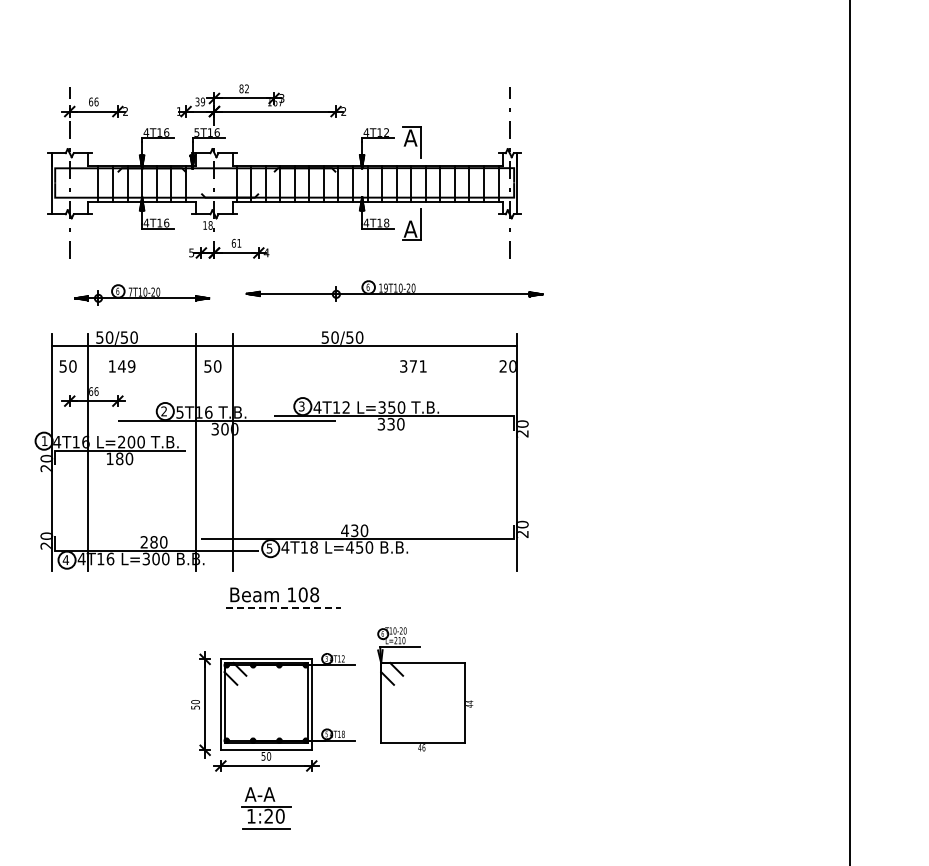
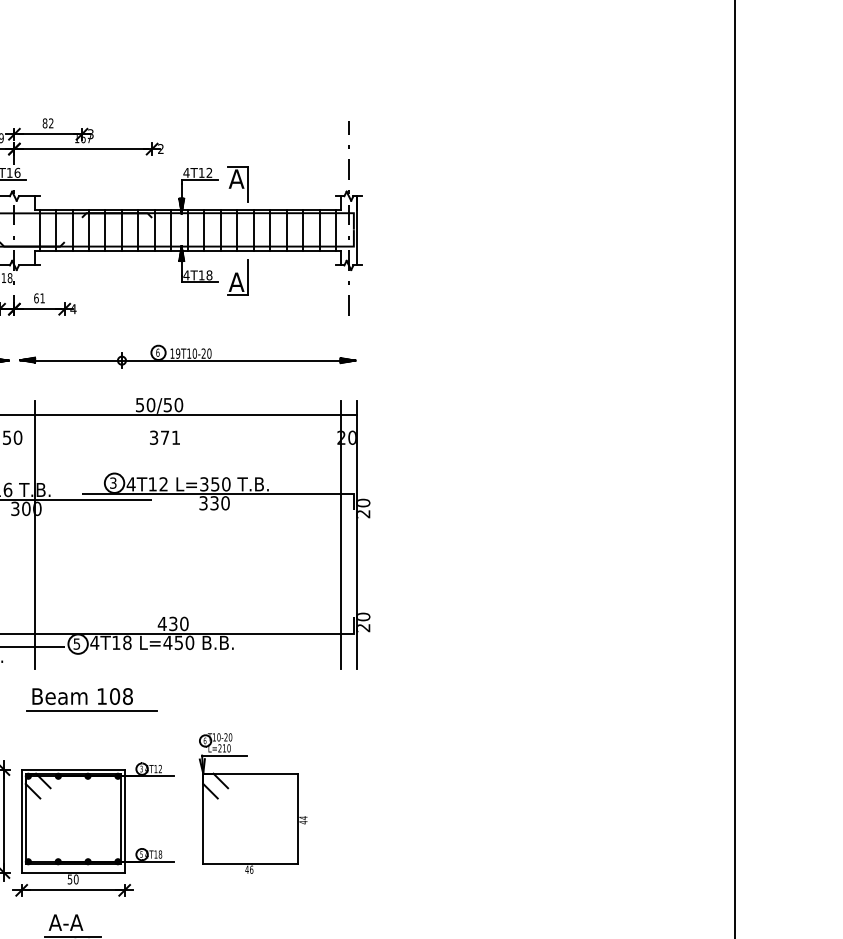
part: (394, 290) -> (187, 356), moved
text: (413, 366) -> (165, 437), moved
line: (502, 451) -> (340, 534), added
line: (283, 607) -> (92, 710), dashed -> solid

